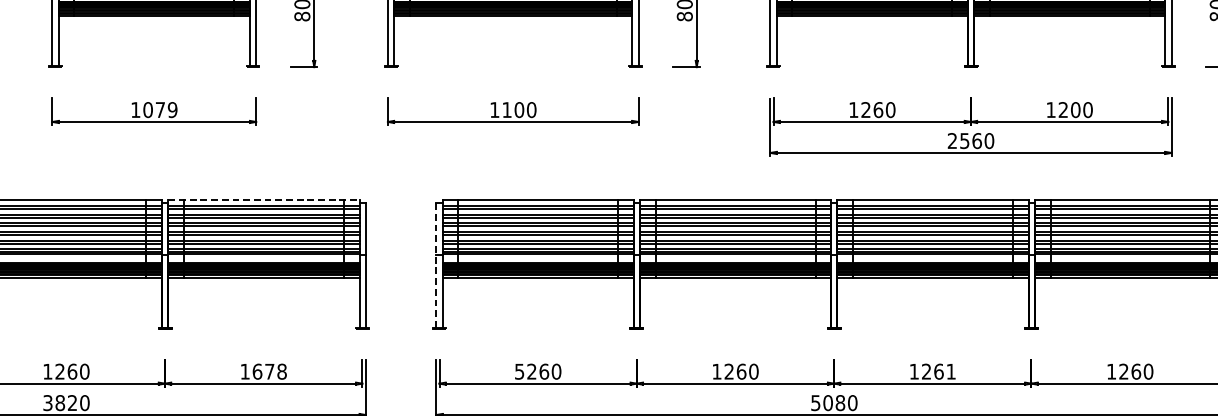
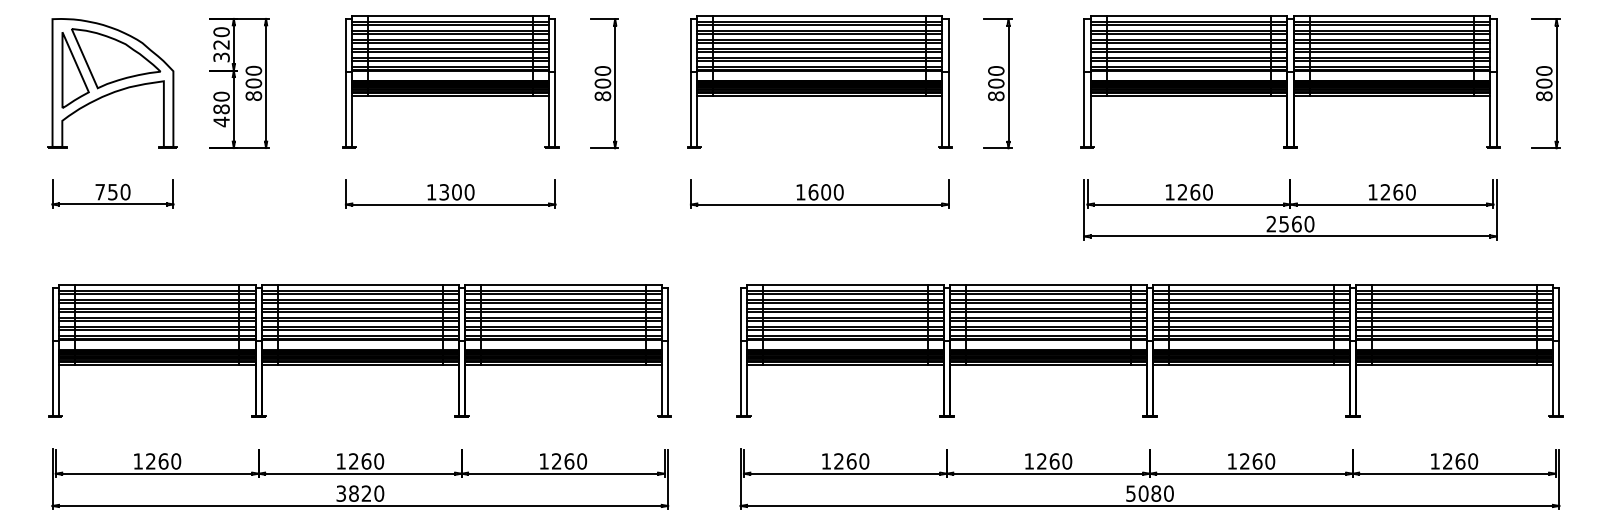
text: (159, 110) -> (456, 192), 1079 -> 1300
text: (507, 110) -> (813, 192), 1100 -> 1600
text: (1075, 110) -> (1398, 192), 1200 -> 1260
line: (264, 199) -> (563, 284), dashed -> solid
line: (436, 265) -> (740, 352), dashed -> solid
text: (269, 371) -> (569, 461), 1678 -> 1260
text: (518, 371) -> (825, 461), 5260 -> 1260
text: (951, 371) -> (1270, 461), 1261 -> 1260

